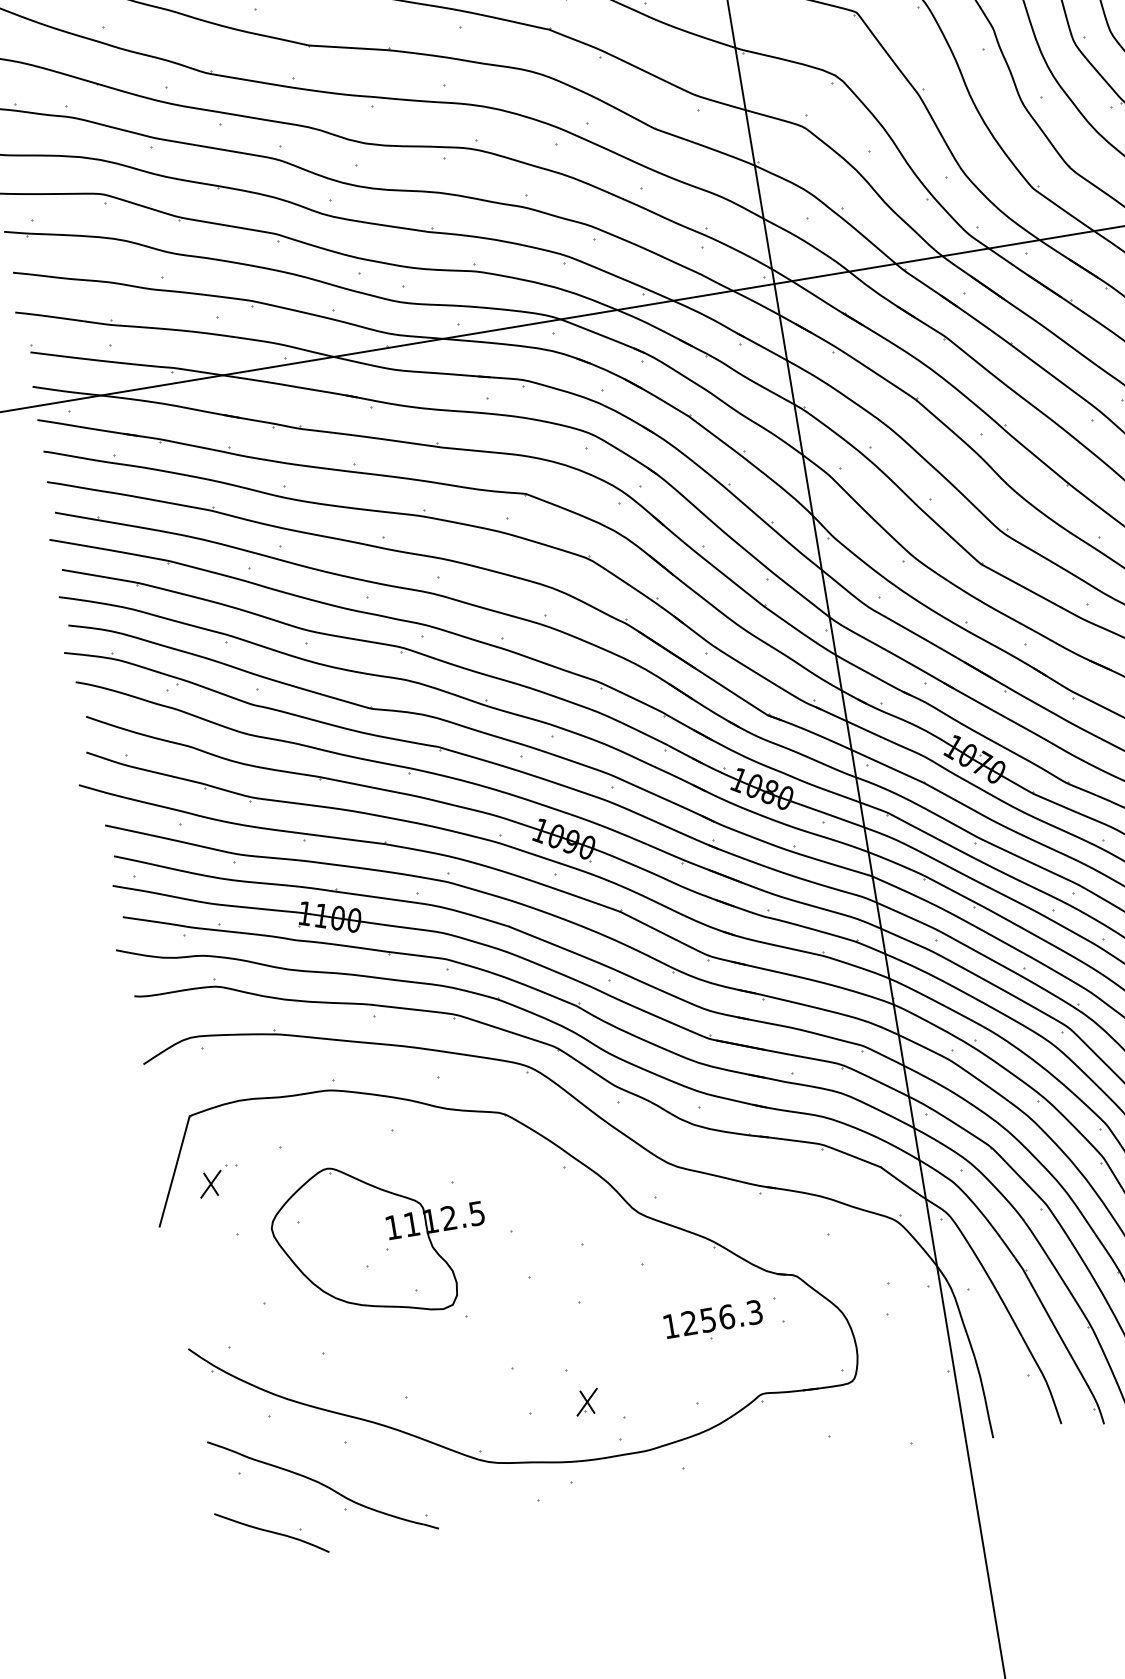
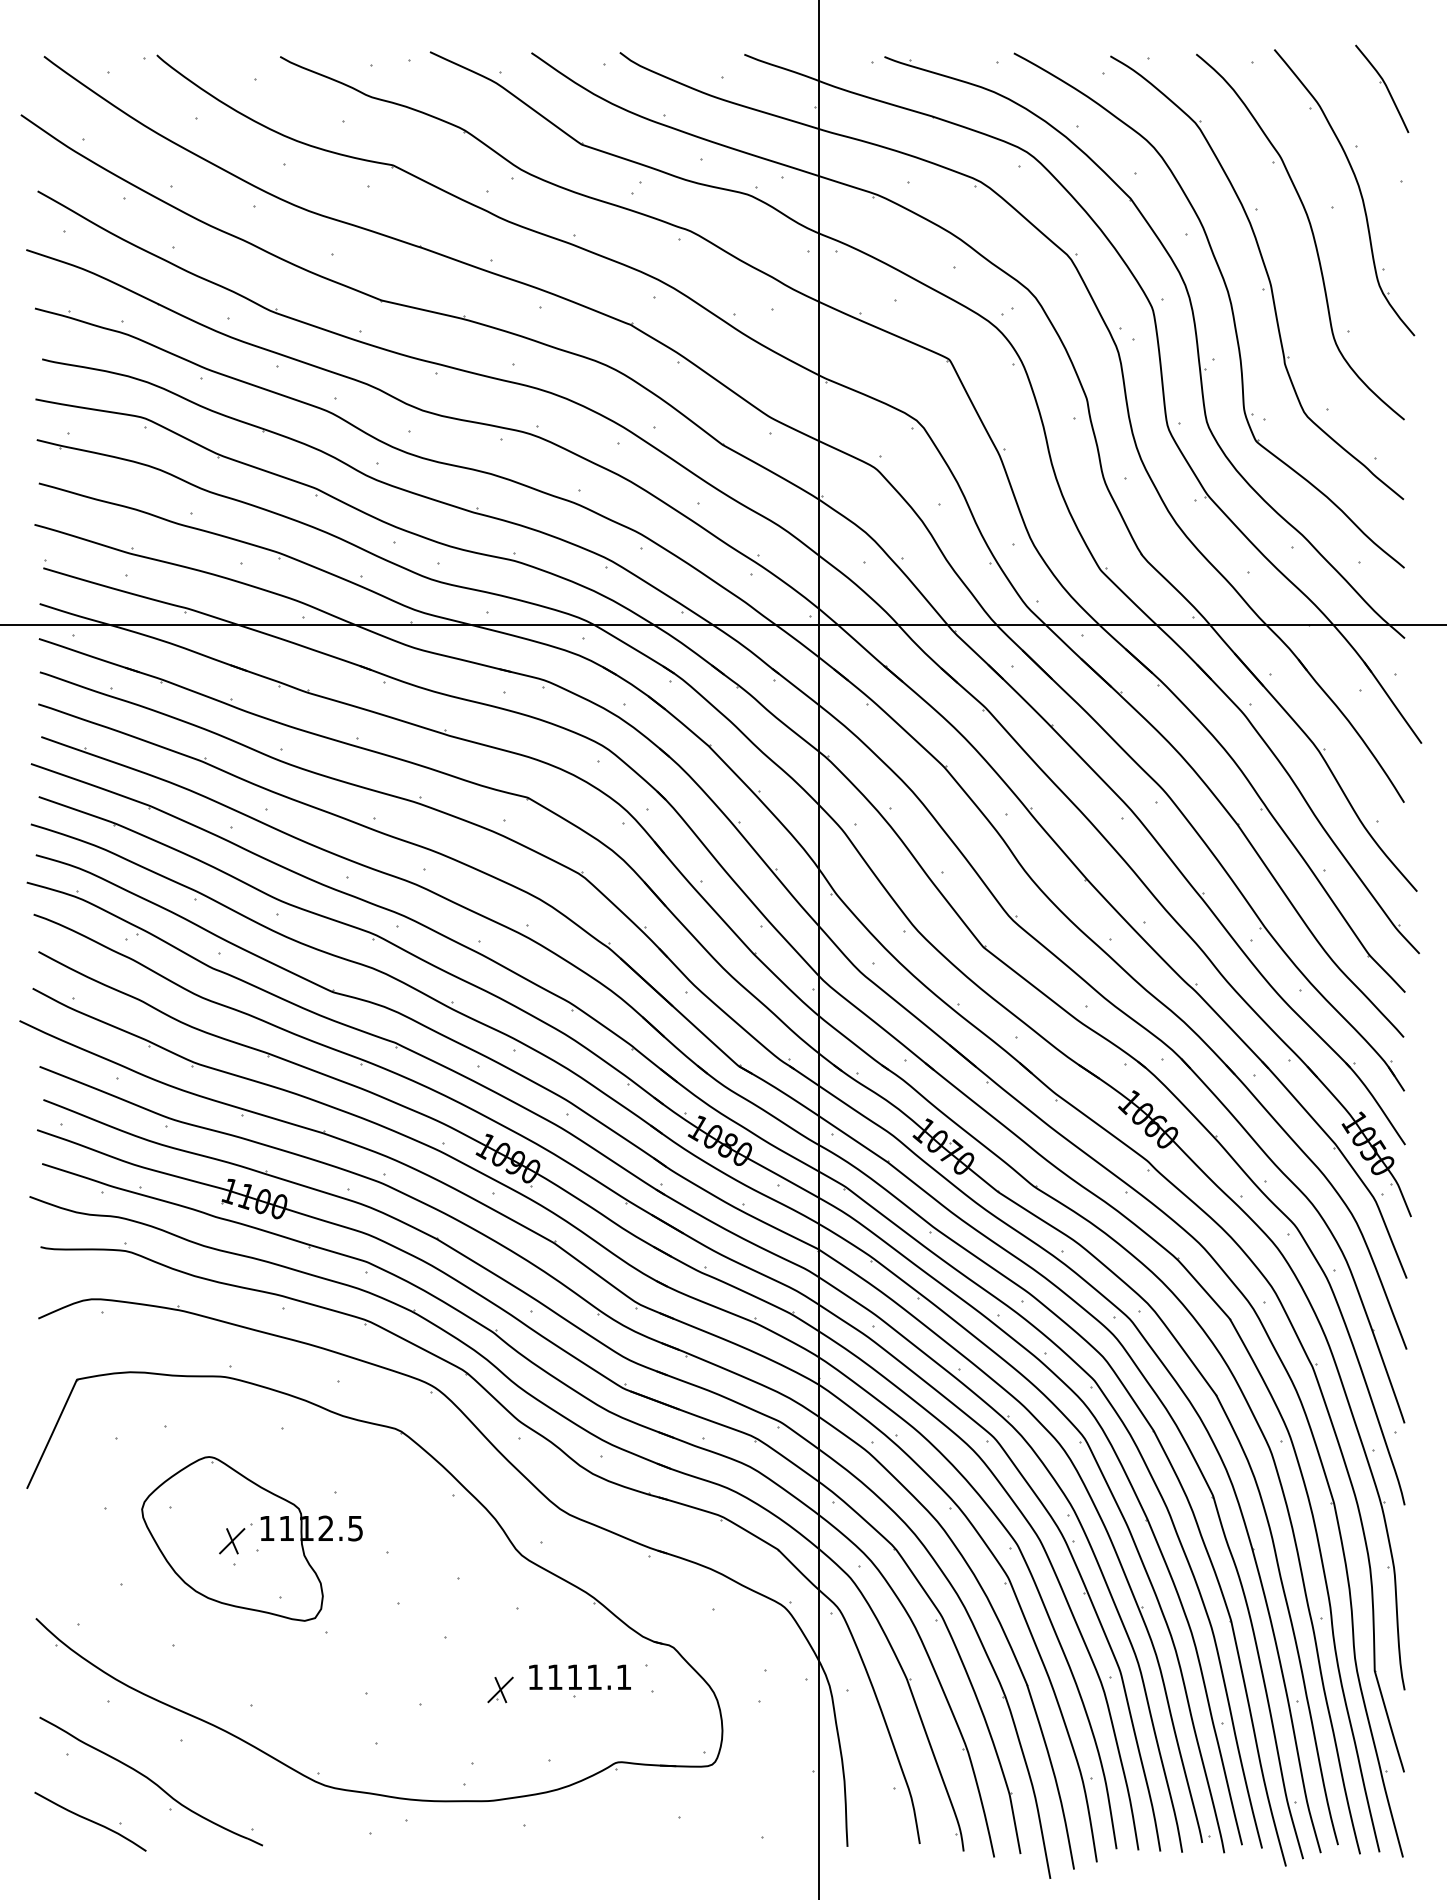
part: (213, 1181) -> (235, 1538), moved
text: (722, 1318) -> (589, 1677), 1256.3 -> 1111.1
part: (587, 1401) -> (500, 1689), moved

